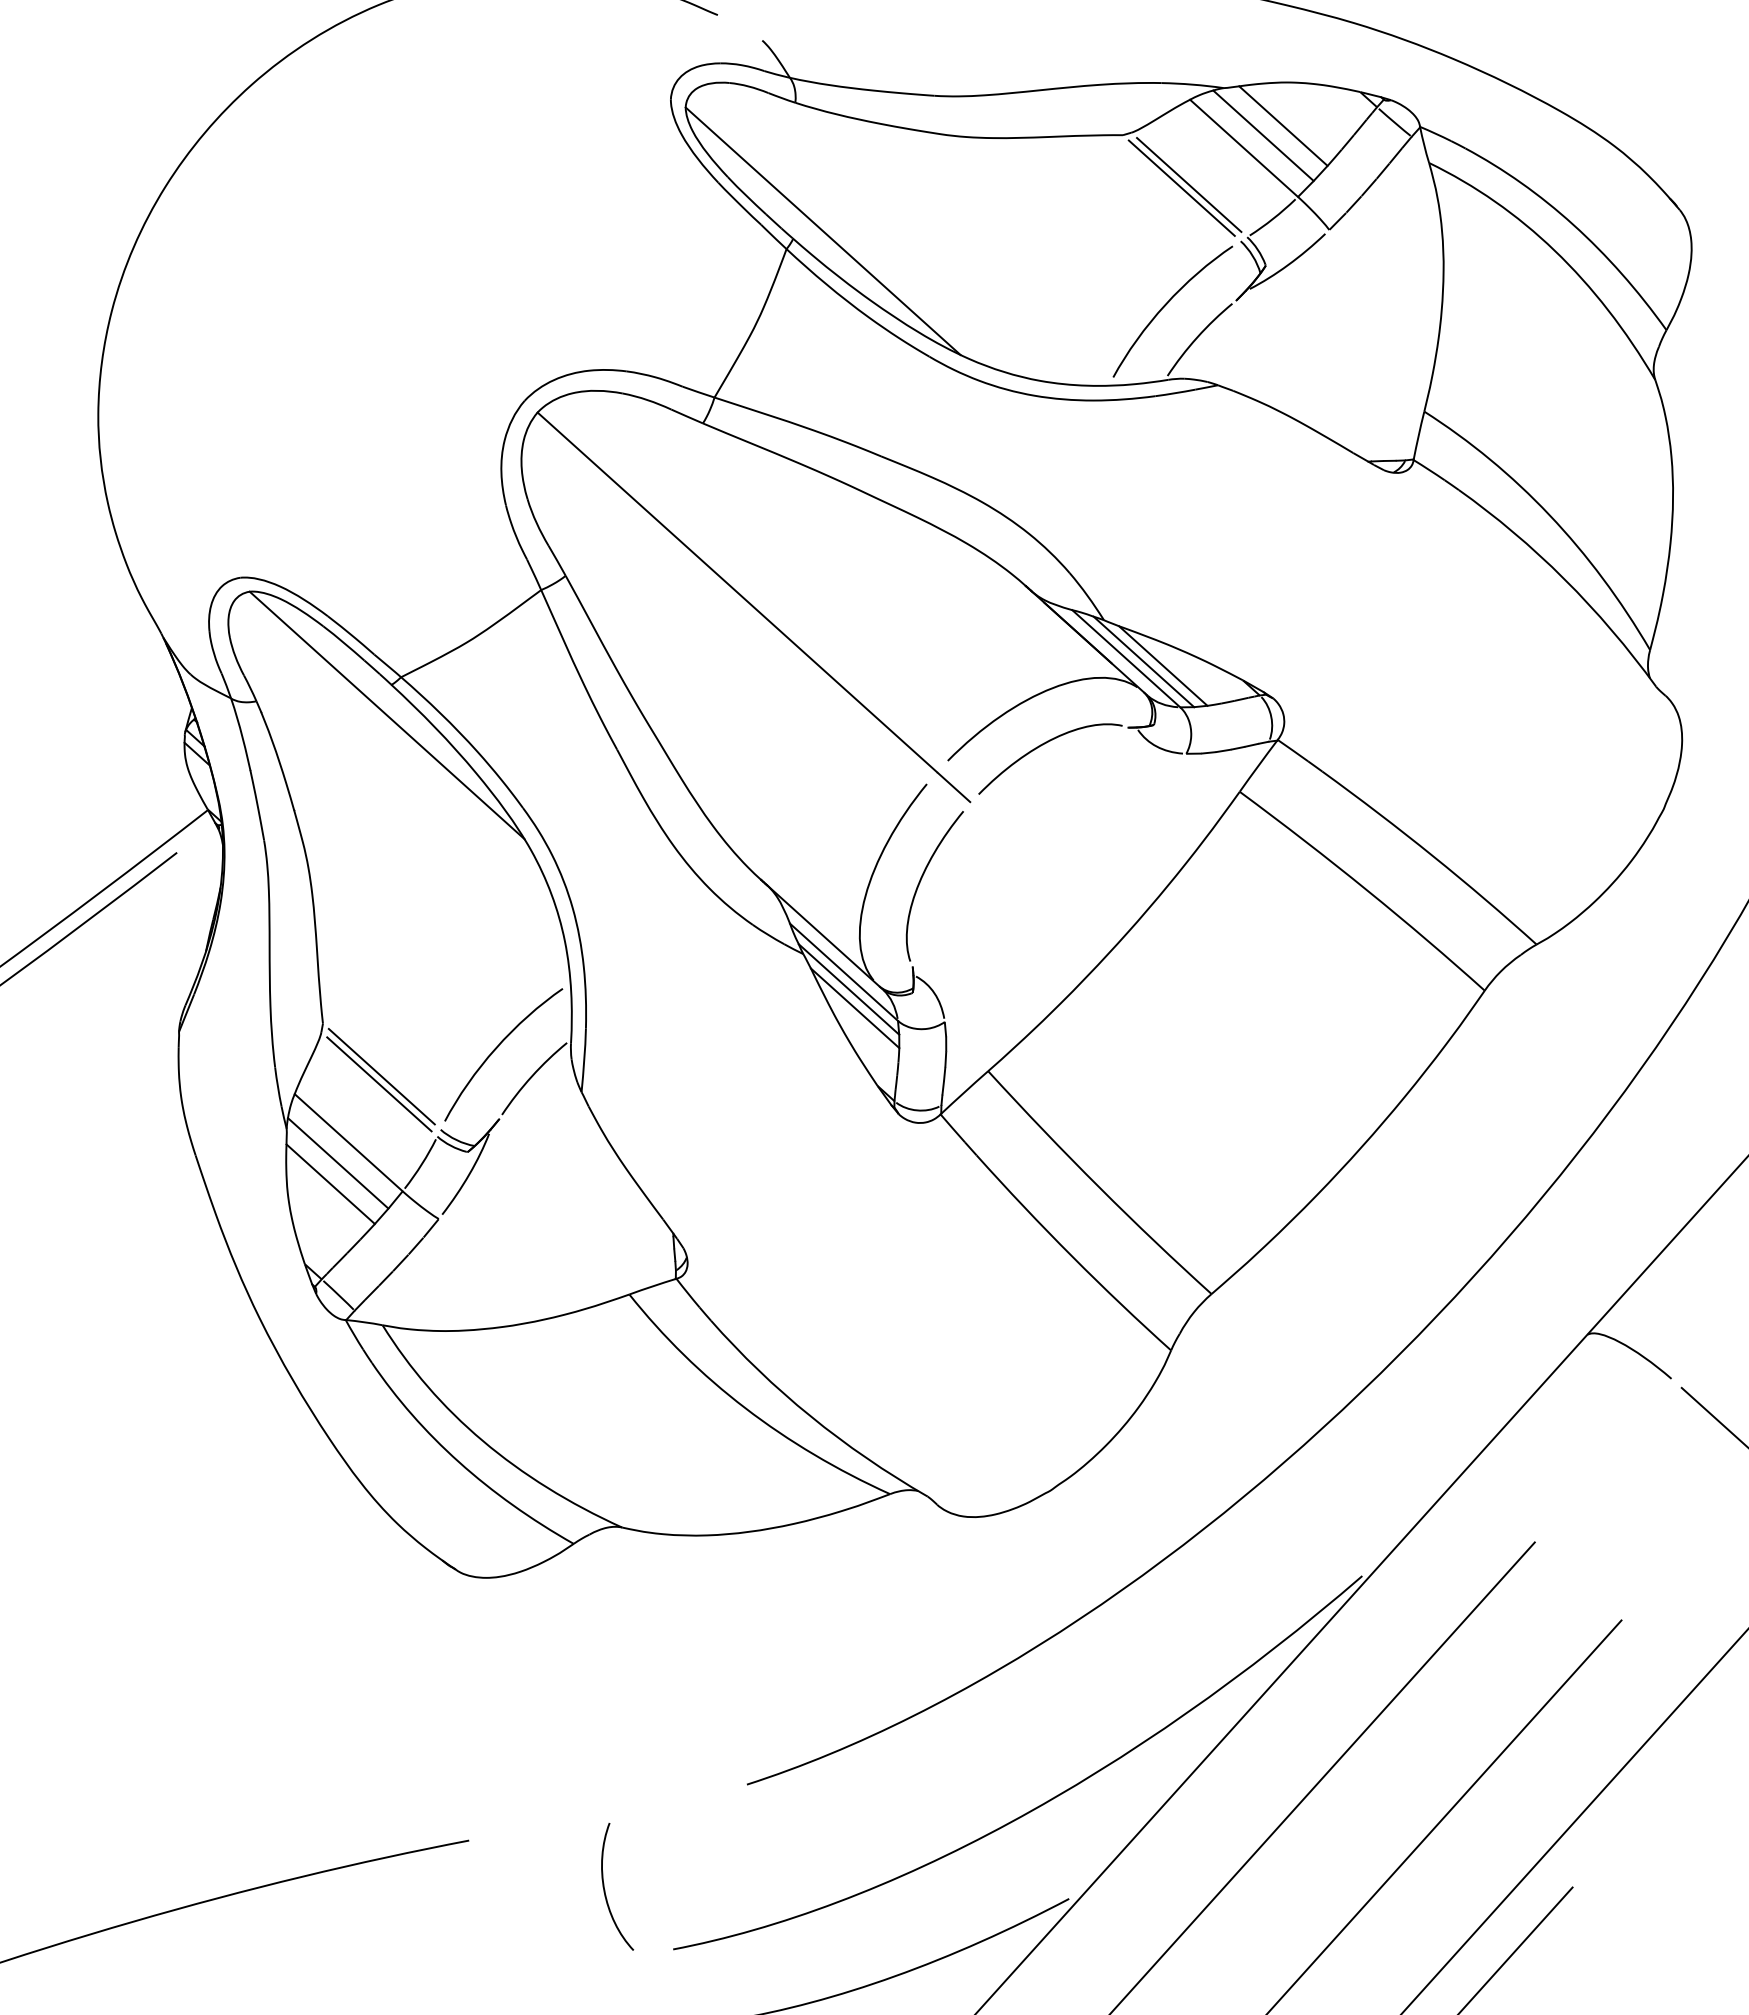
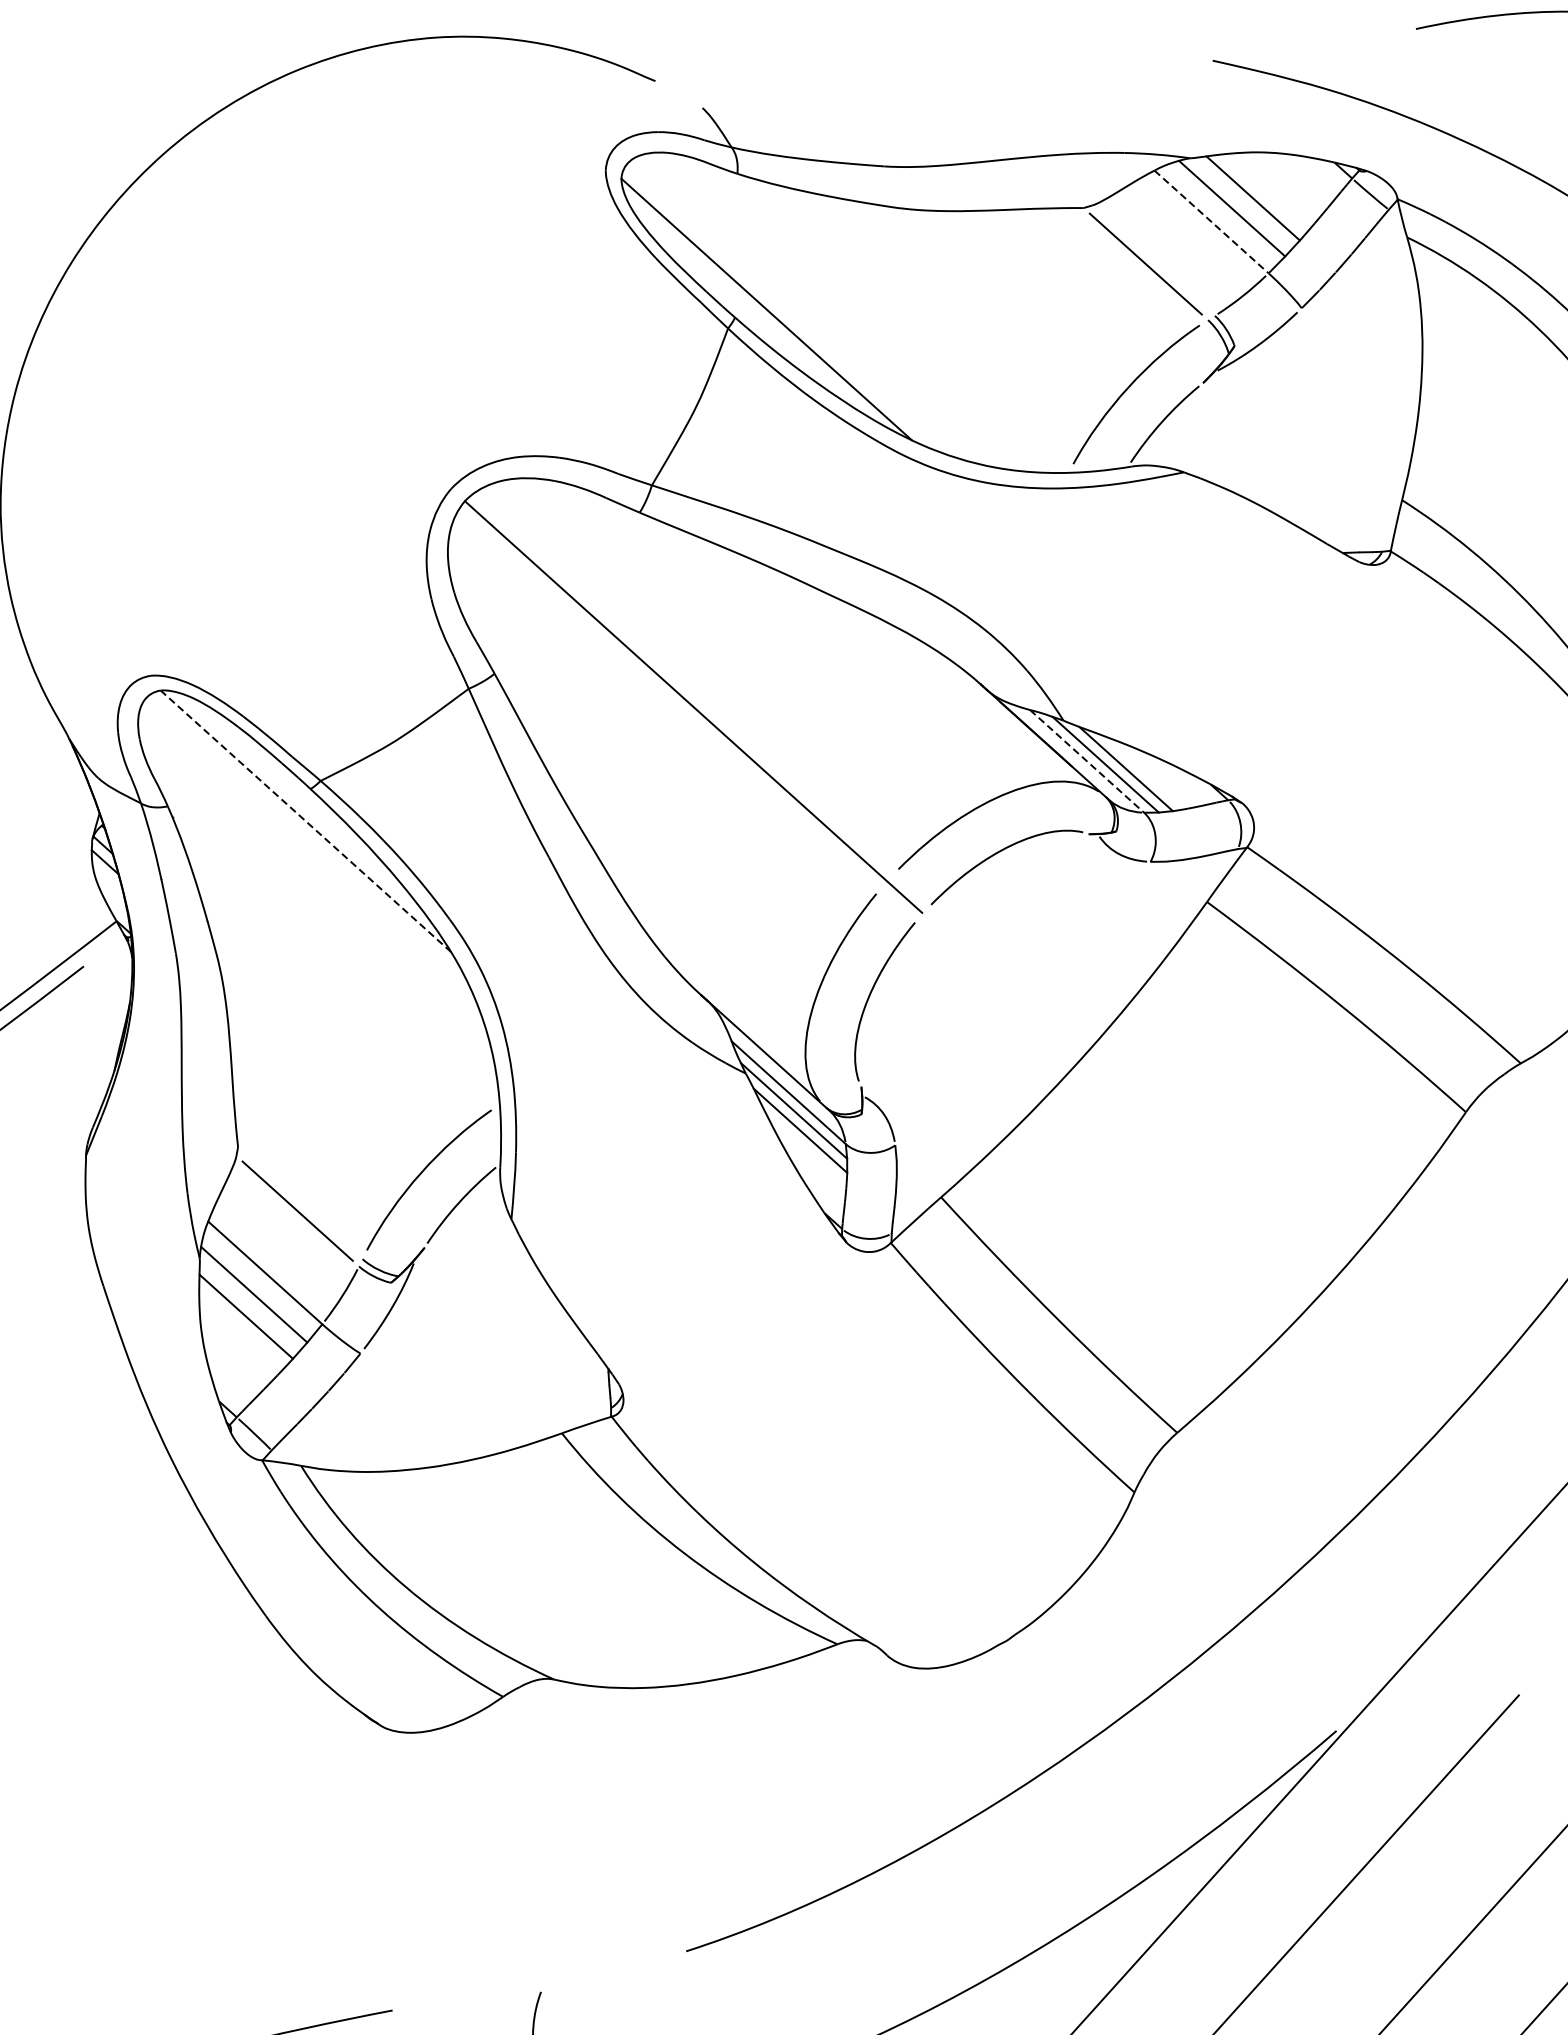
line: (1244, 148) -> (1212, 222), solid -> dashed
line: (1189, 184) -> (1153, 260), removed
line: (1126, 658) -> (1087, 761), solid -> dashed
line: (387, 715) -> (306, 821), solid -> dashed
line: (381, 1076) -> (299, 1202), removed

